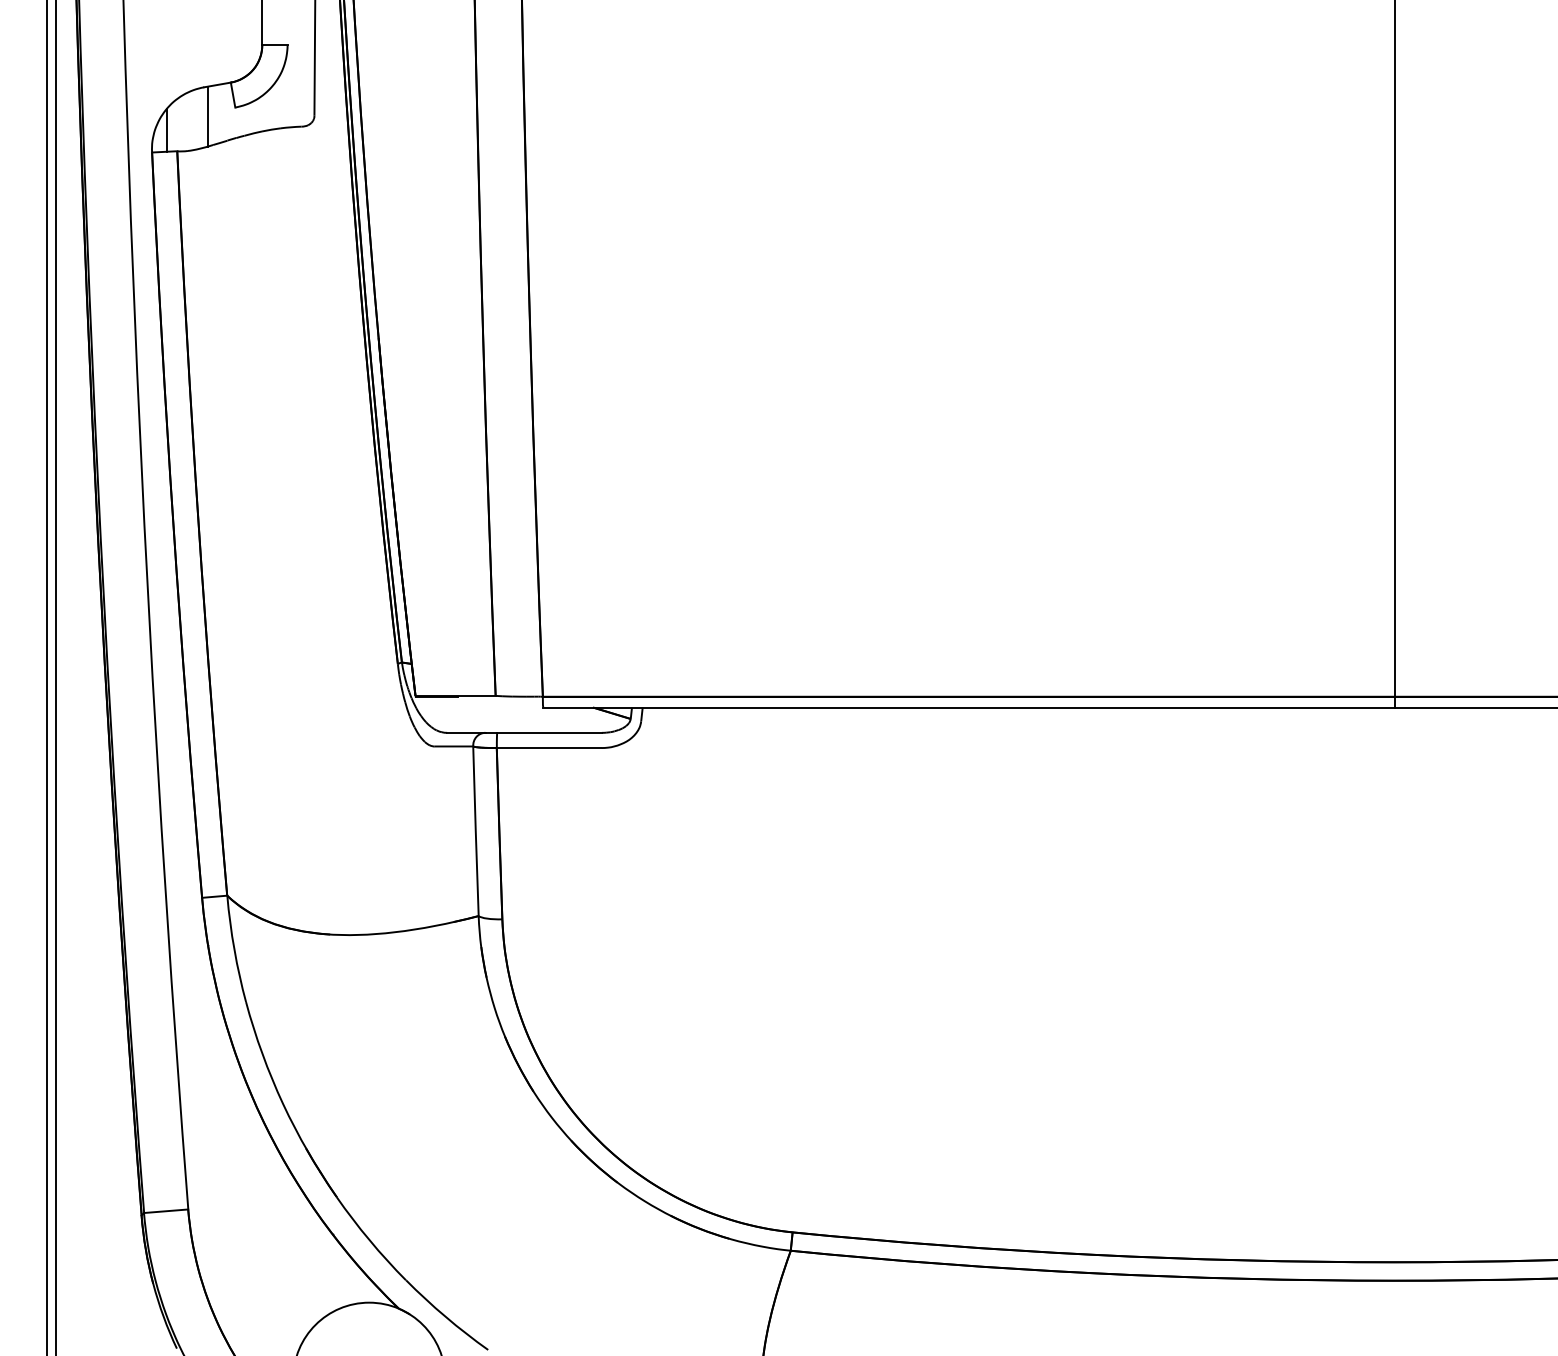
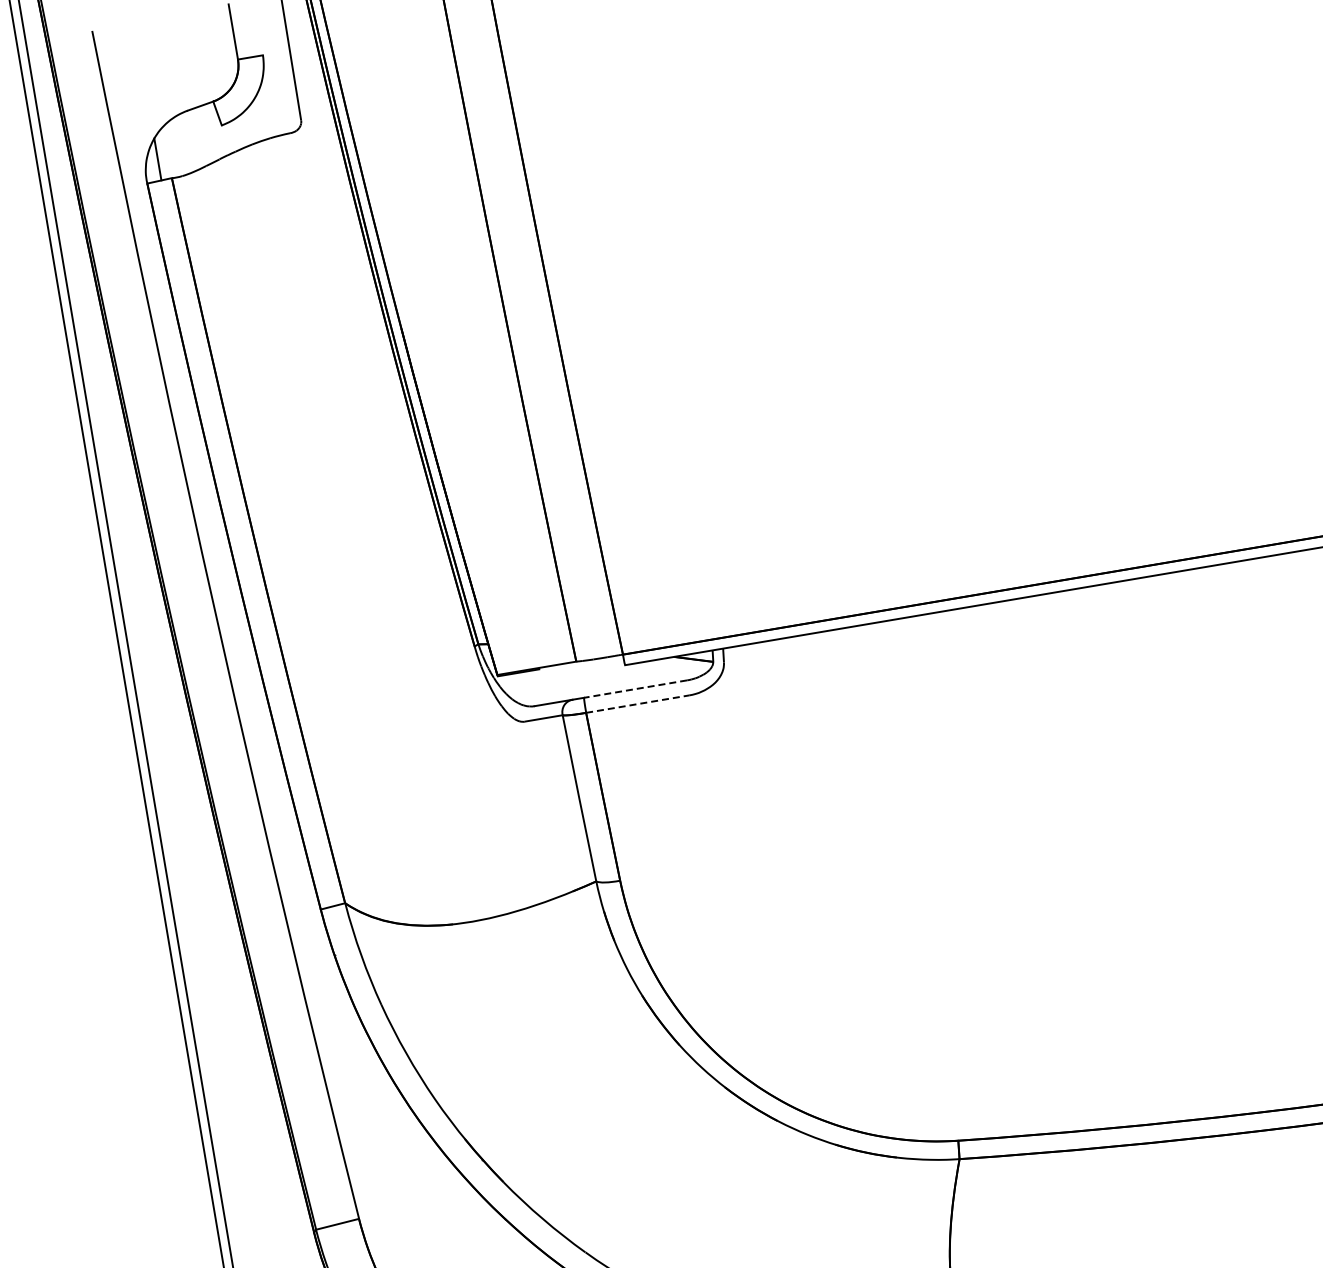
line: (208, 116) -> (196, 138), removed
line: (549, 732) -> (635, 688), solid -> dashed
line: (549, 748) -> (638, 704), solid -> dashed

